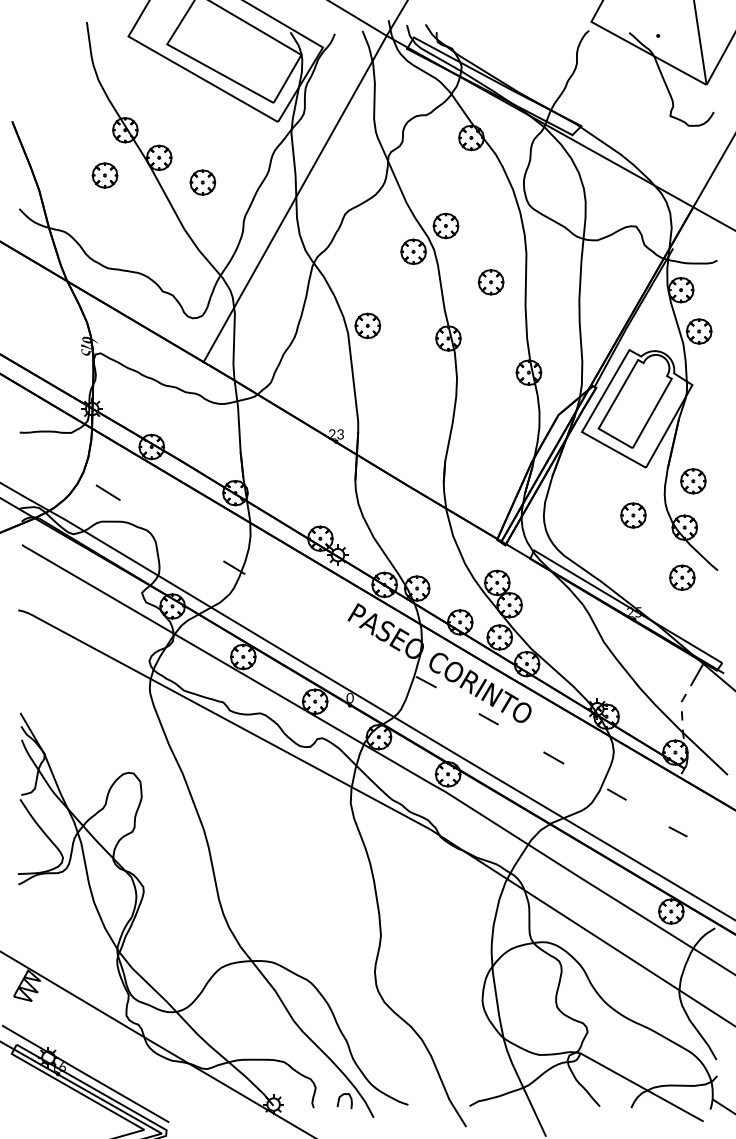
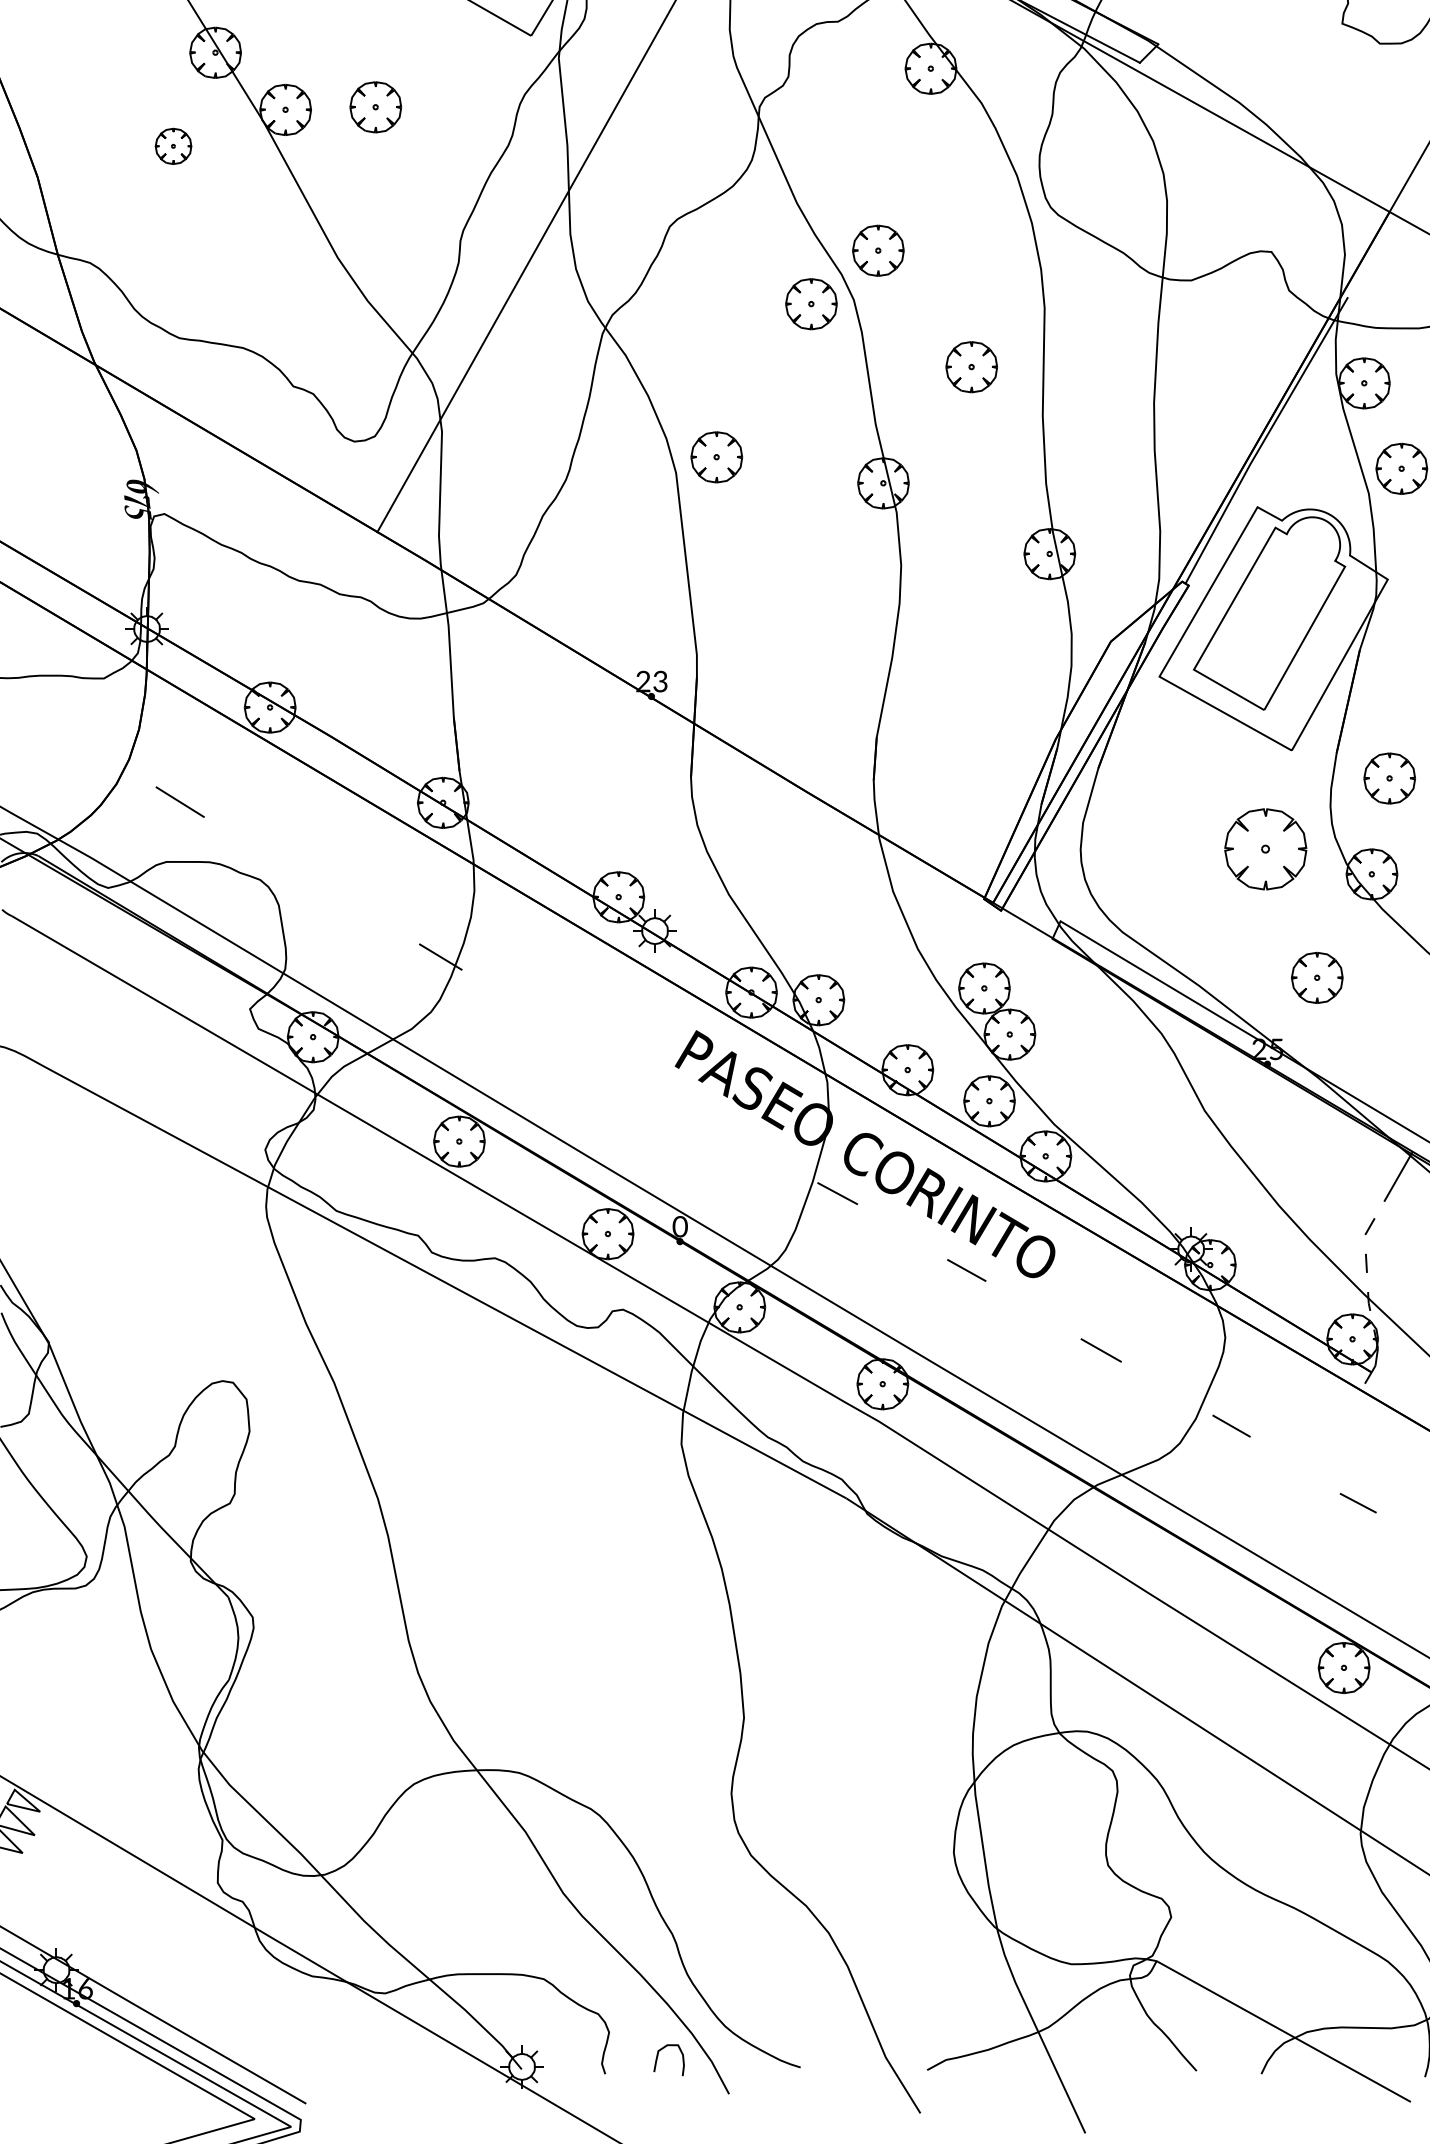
part: (104, 175) -> (172, 146), size x0.7
part: (202, 182) -> (375, 107), moved
part: (633, 515) -> (1265, 849), size x1.6
part: (682, 577) -> (1317, 977), moved

